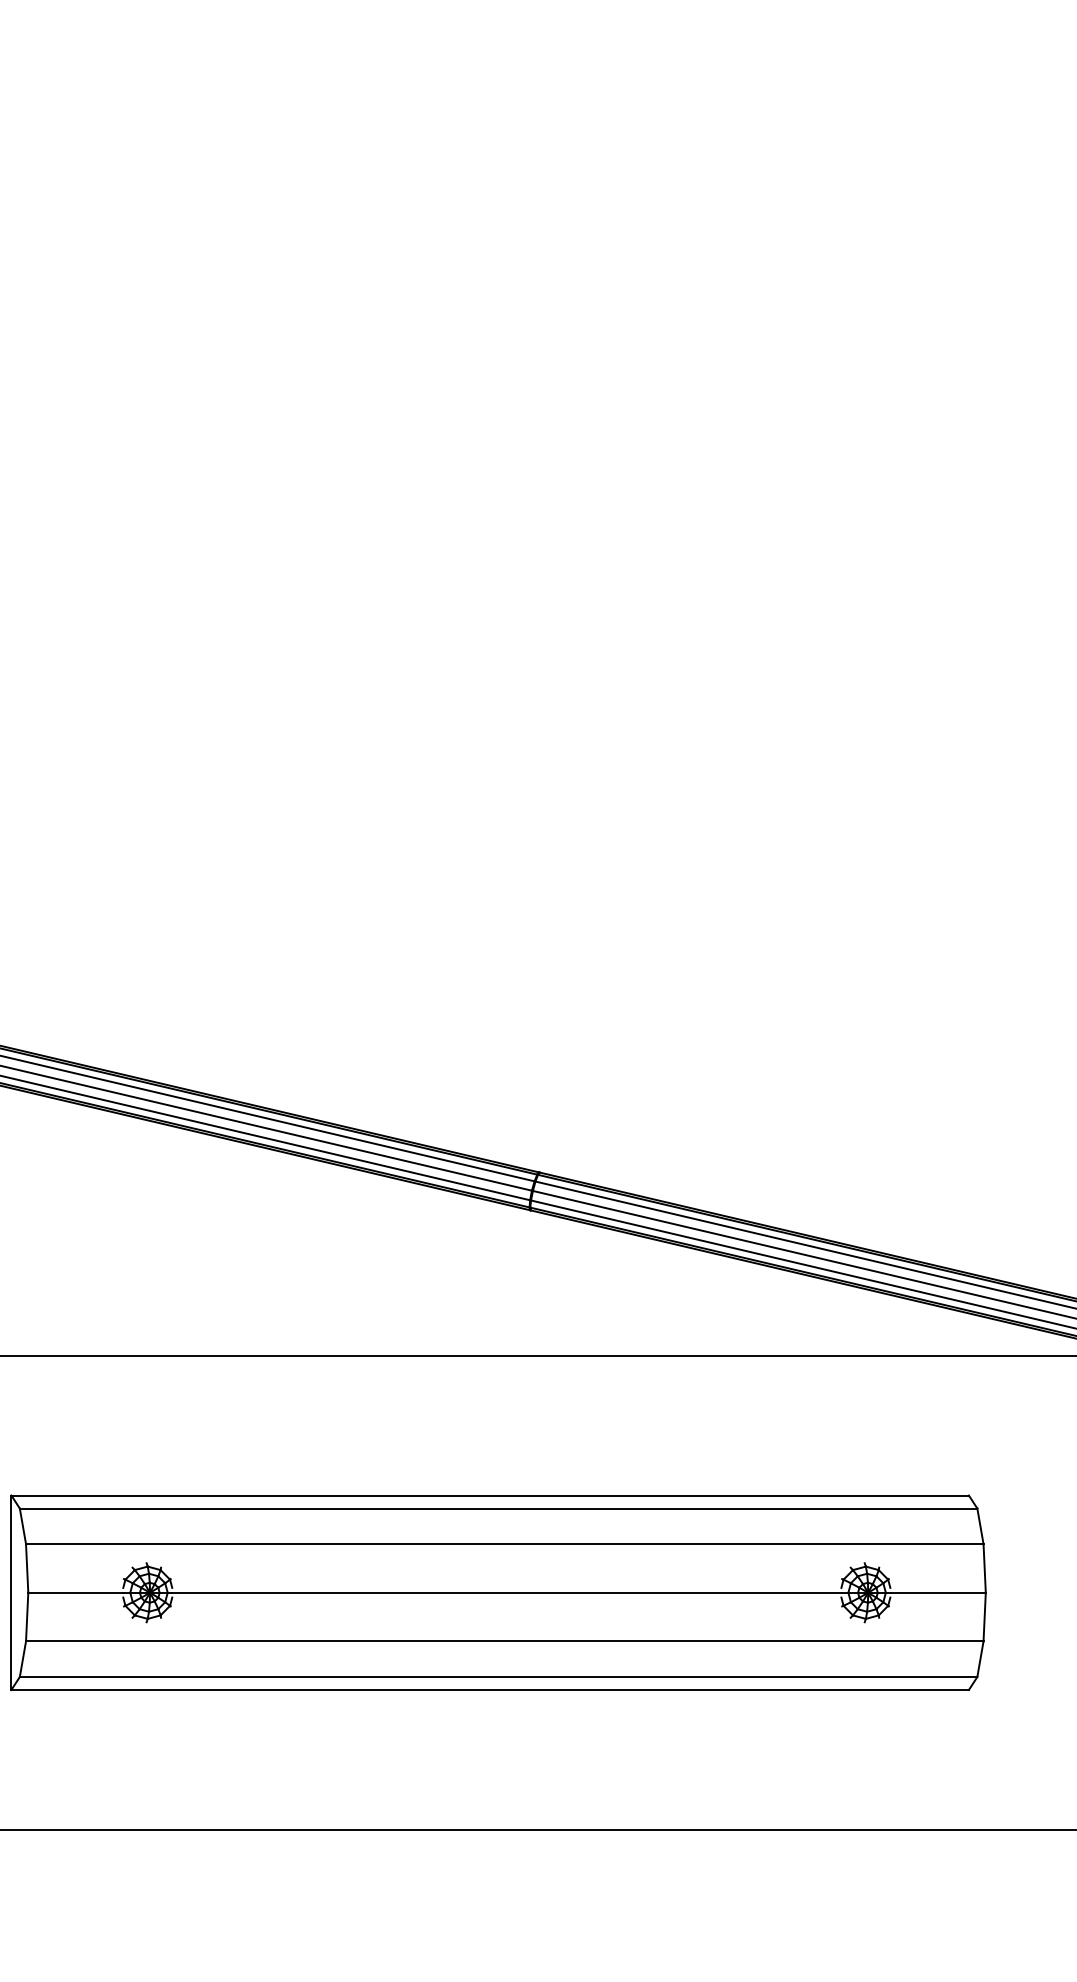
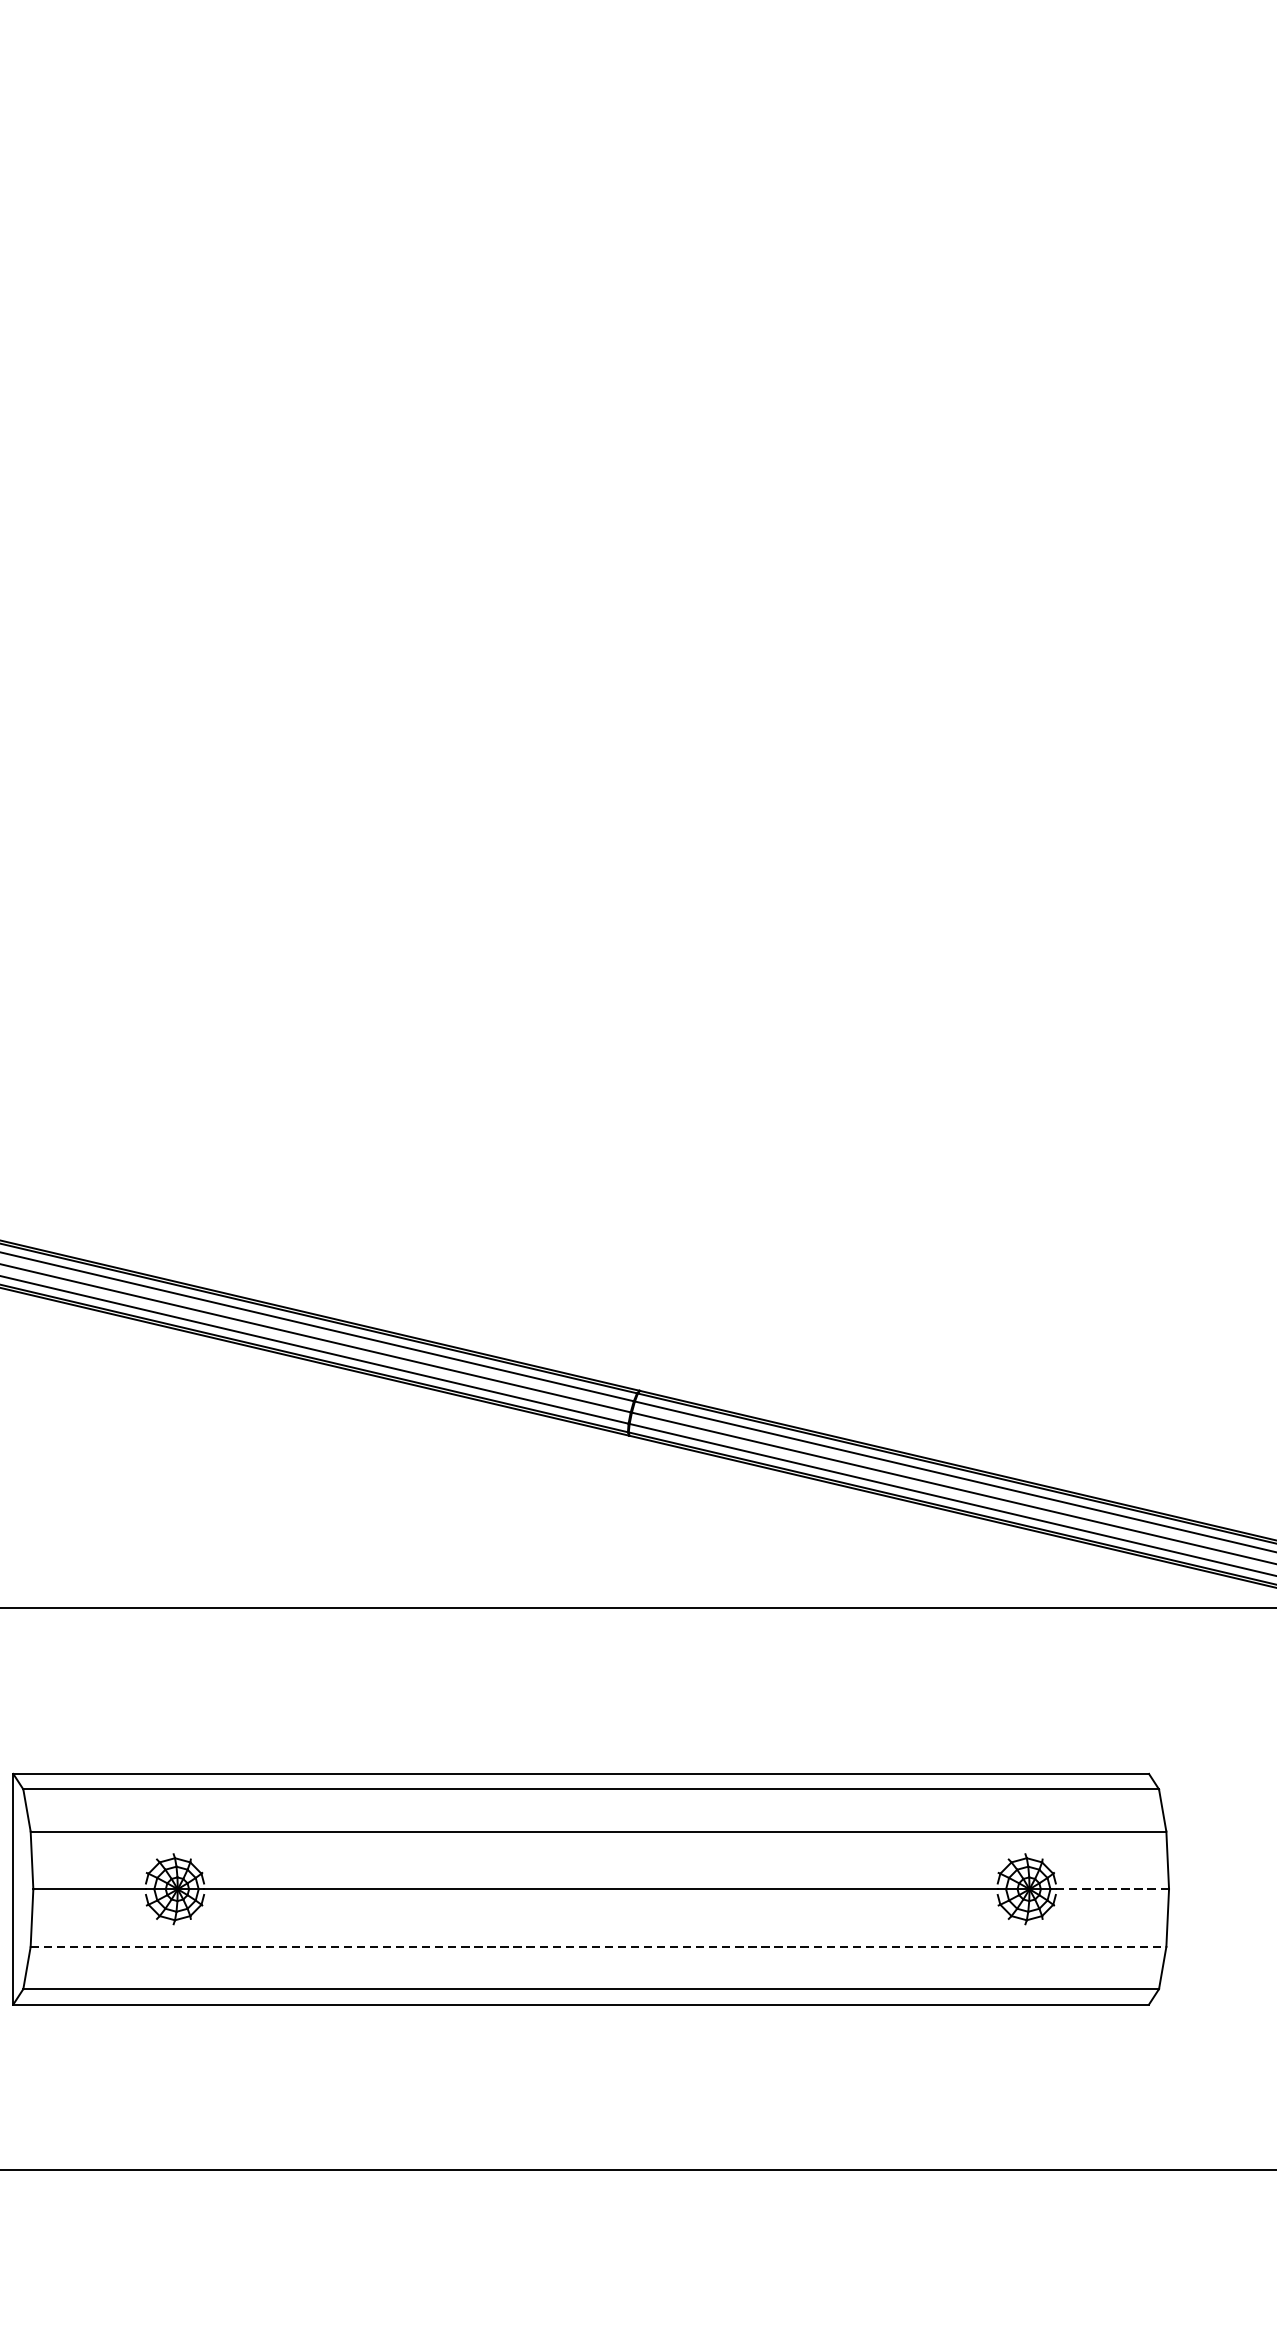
line: (938, 1592) -> (1112, 1888), solid -> dashed
line: (504, 1641) -> (598, 1947), solid -> dashed

